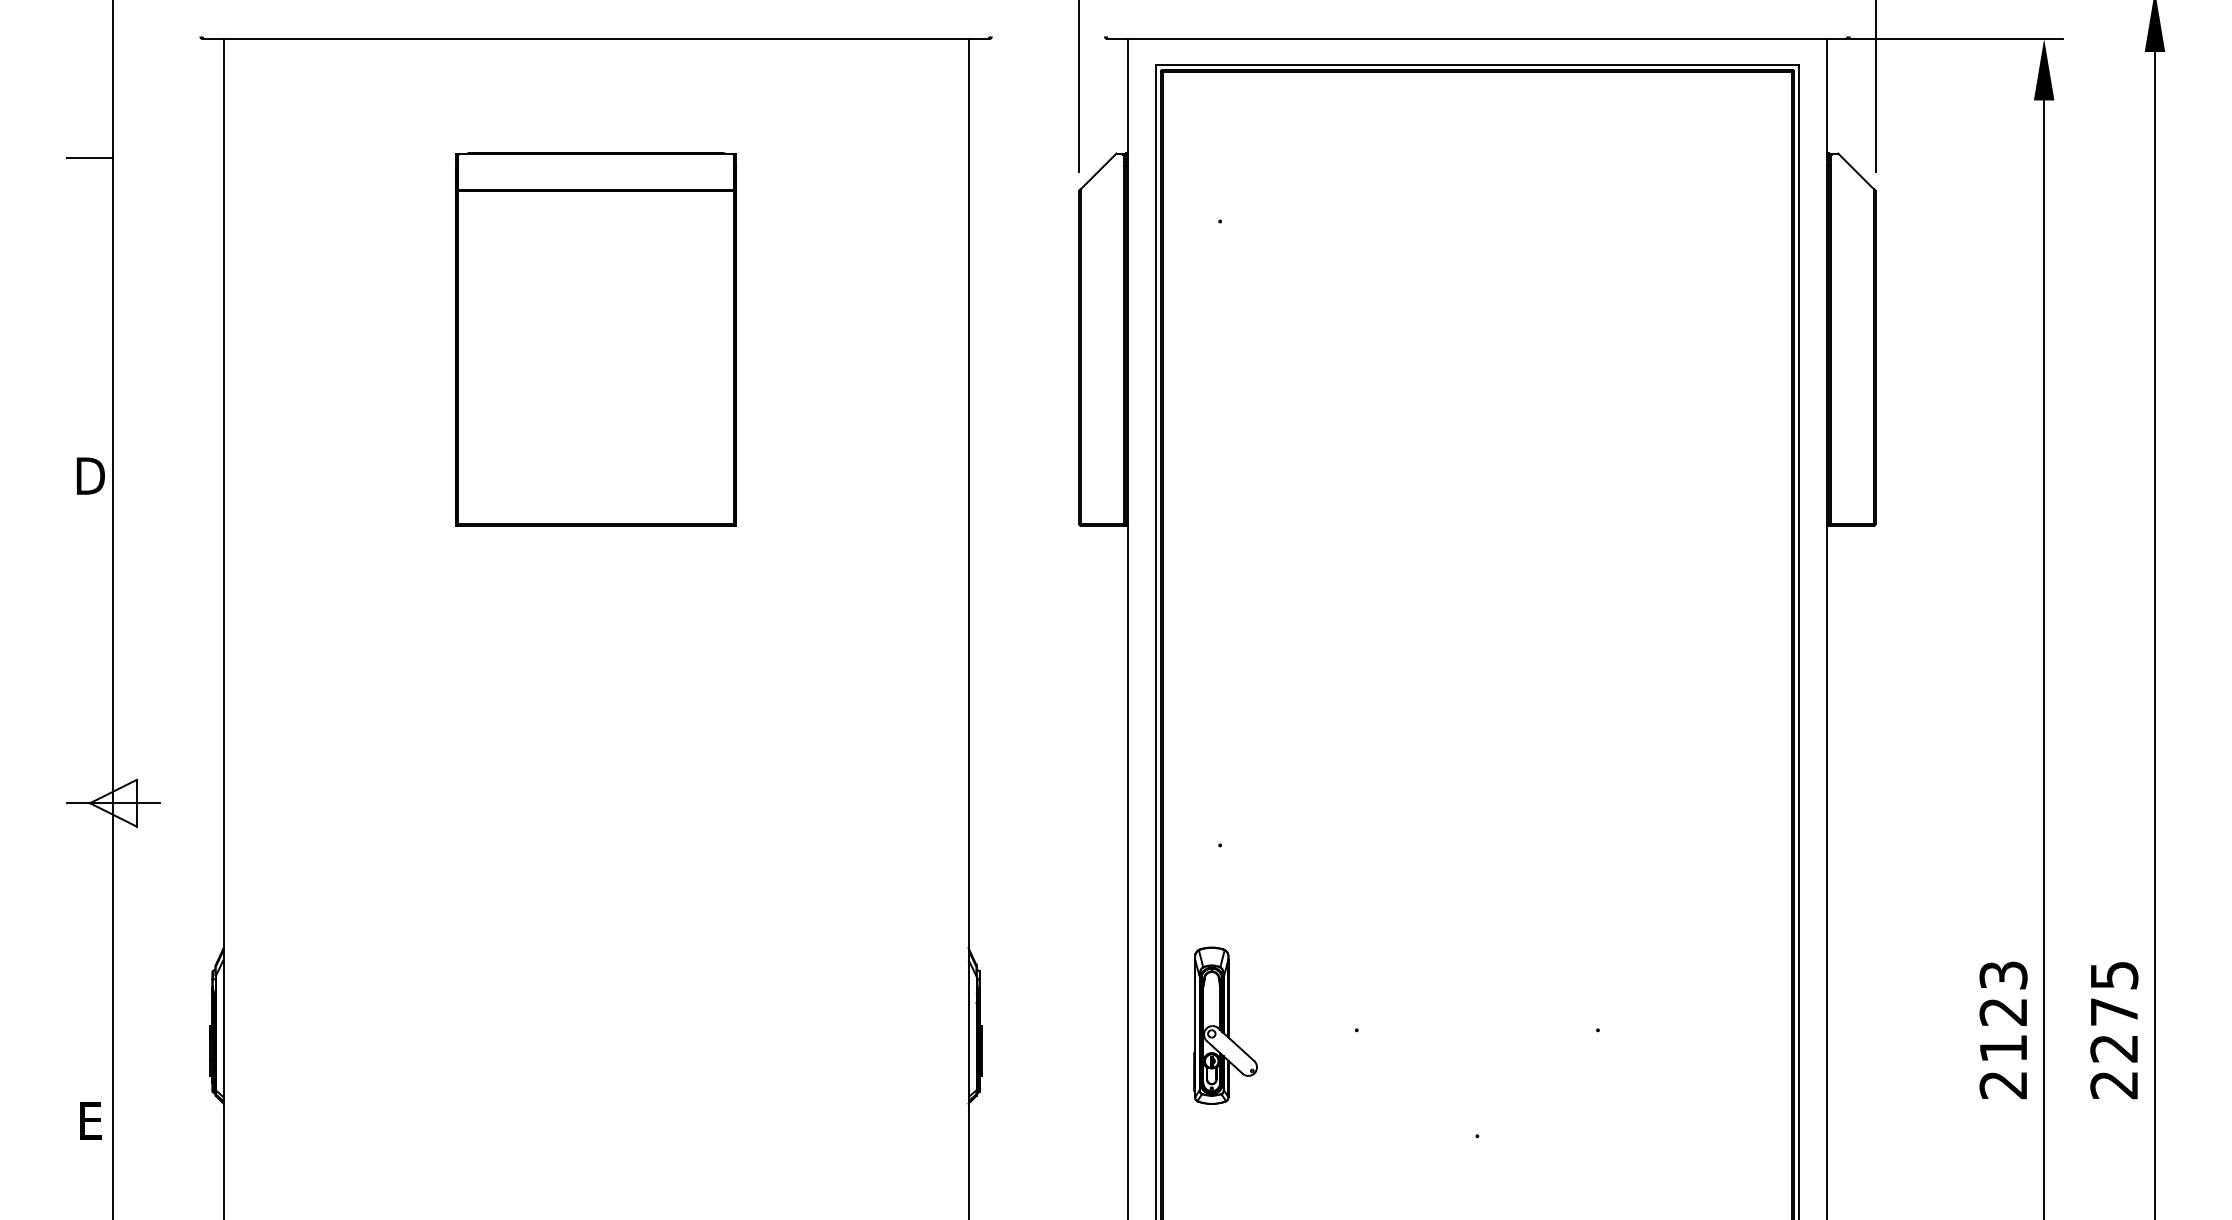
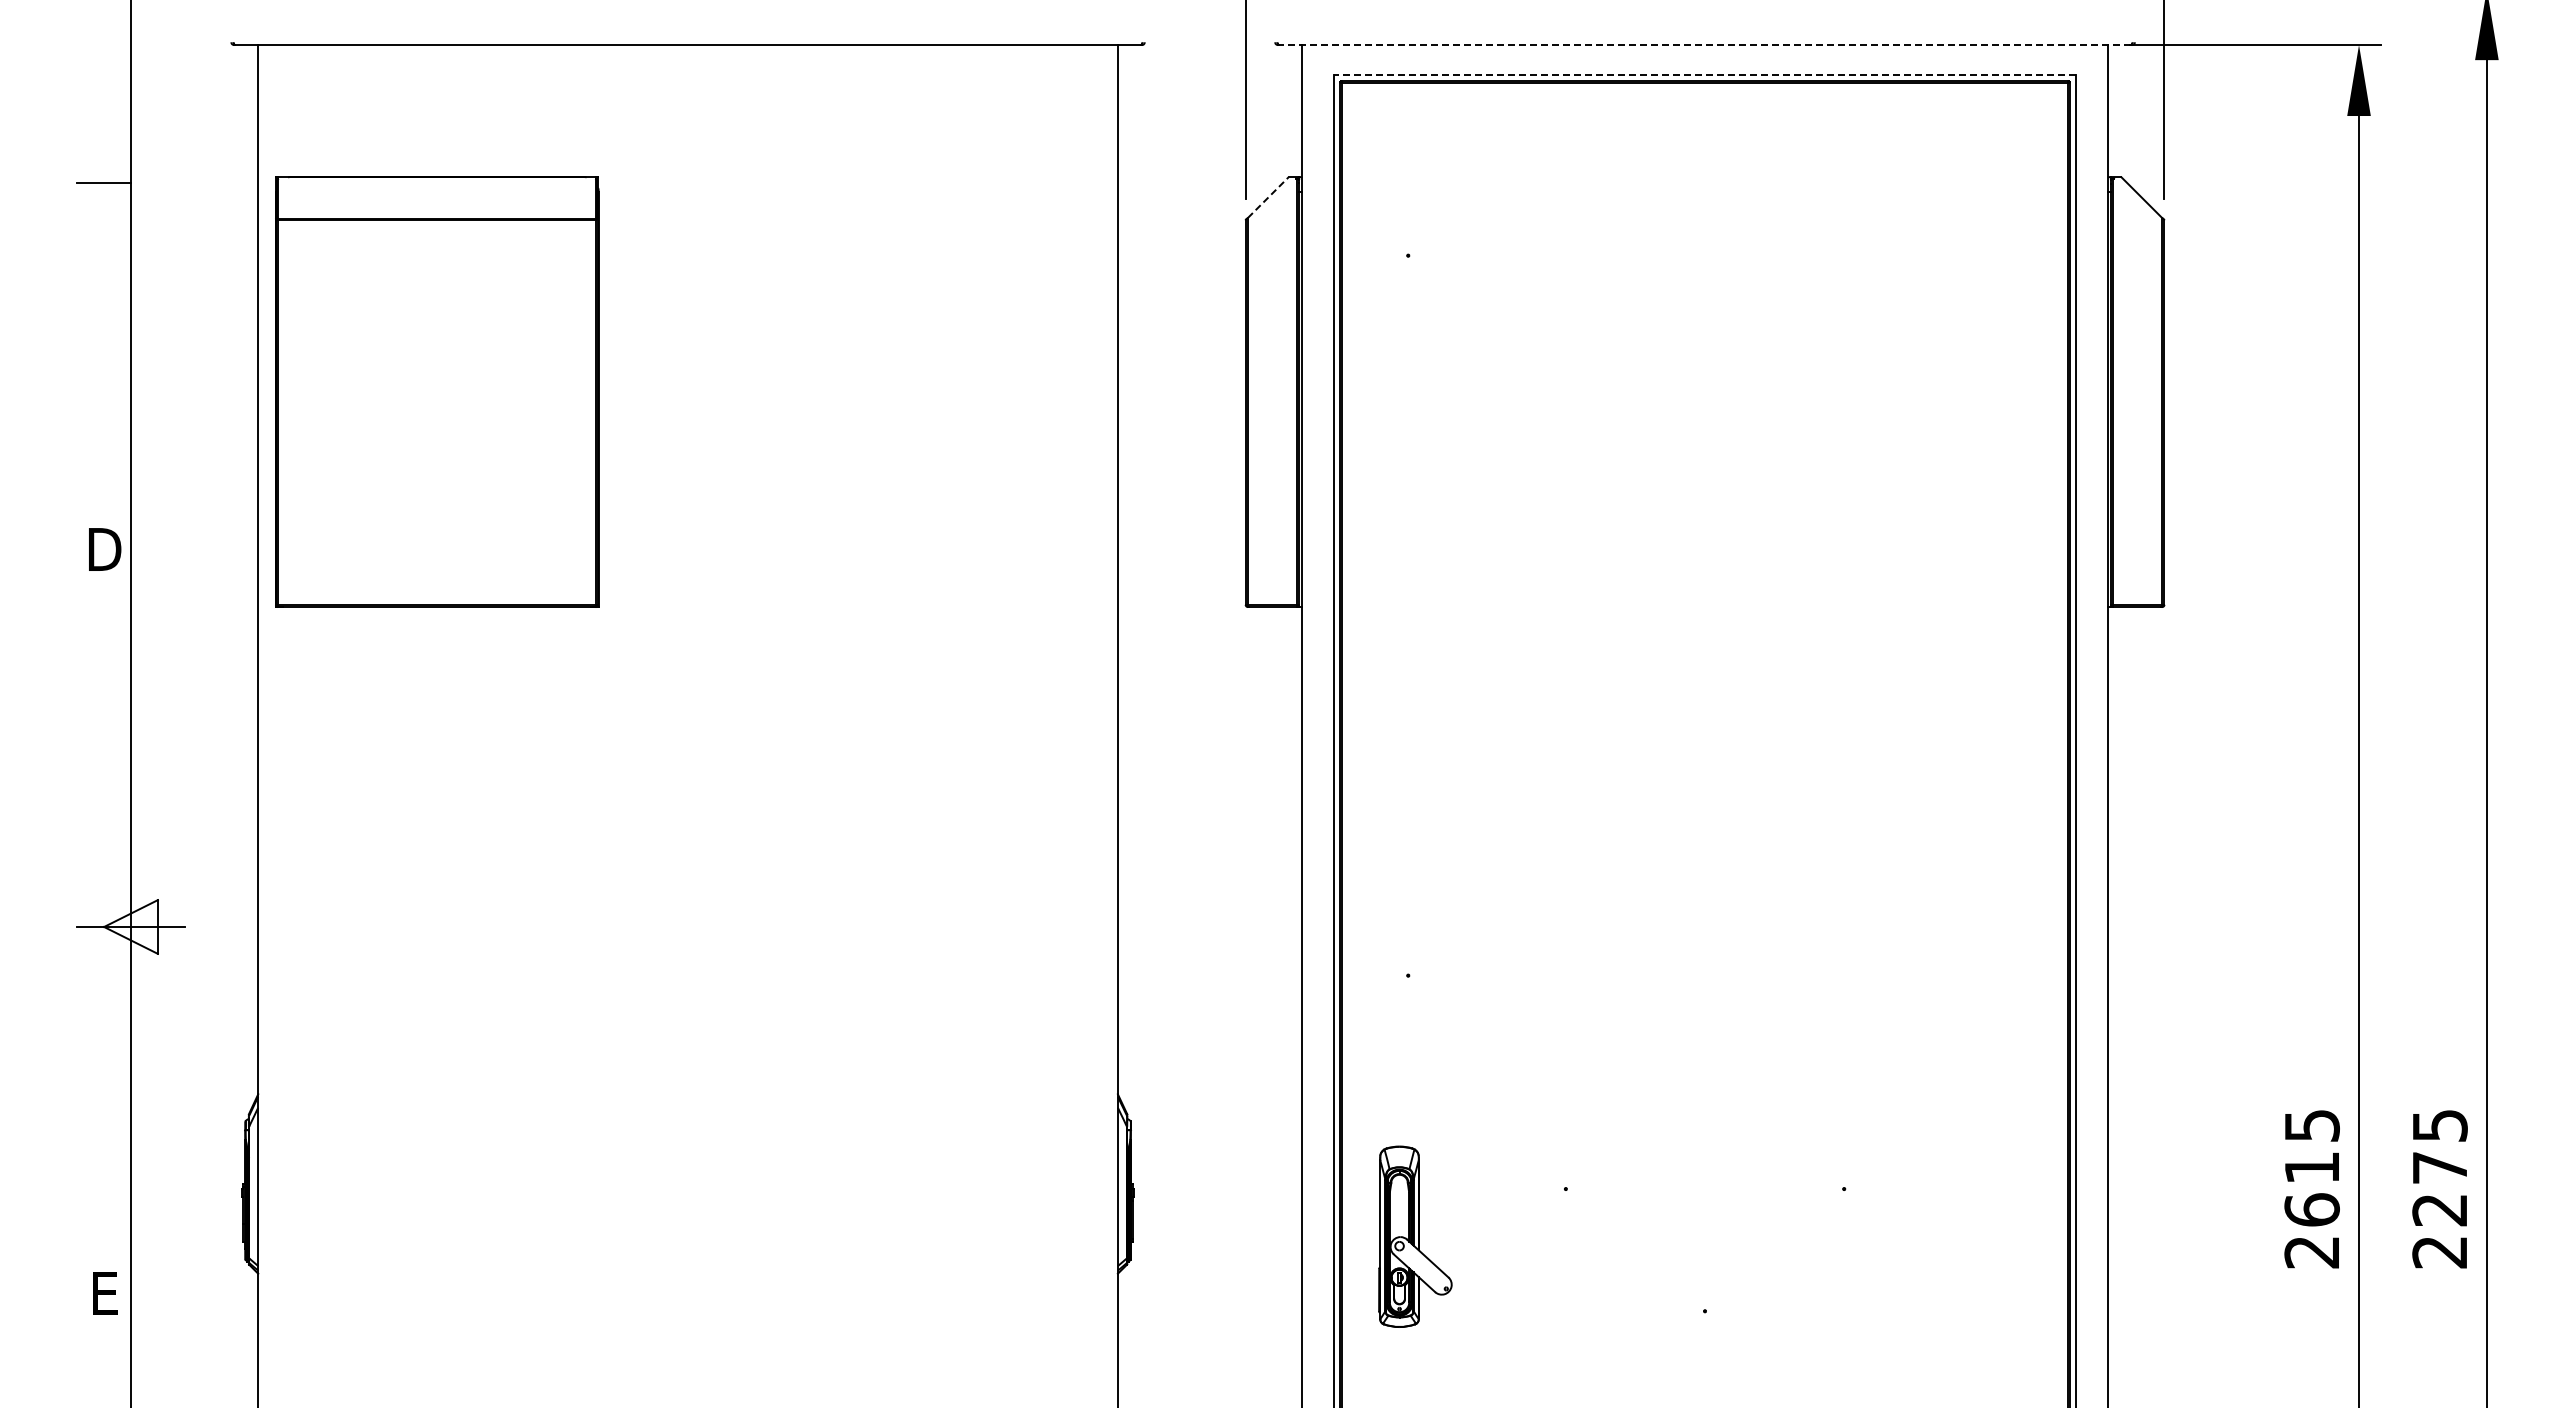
line: (1476, 39) -> (1704, 45), solid -> dashed
line: (1477, 65) -> (1705, 75), solid -> dashed
line: (1099, 171) -> (1268, 197), solid -> dashed
part: (596, 339) -> (437, 391), moved
text: (2002, 1012) -> (2311, 1168), 2123 -> 2615
part: (1225, 1025) -> (1415, 1236), moved

